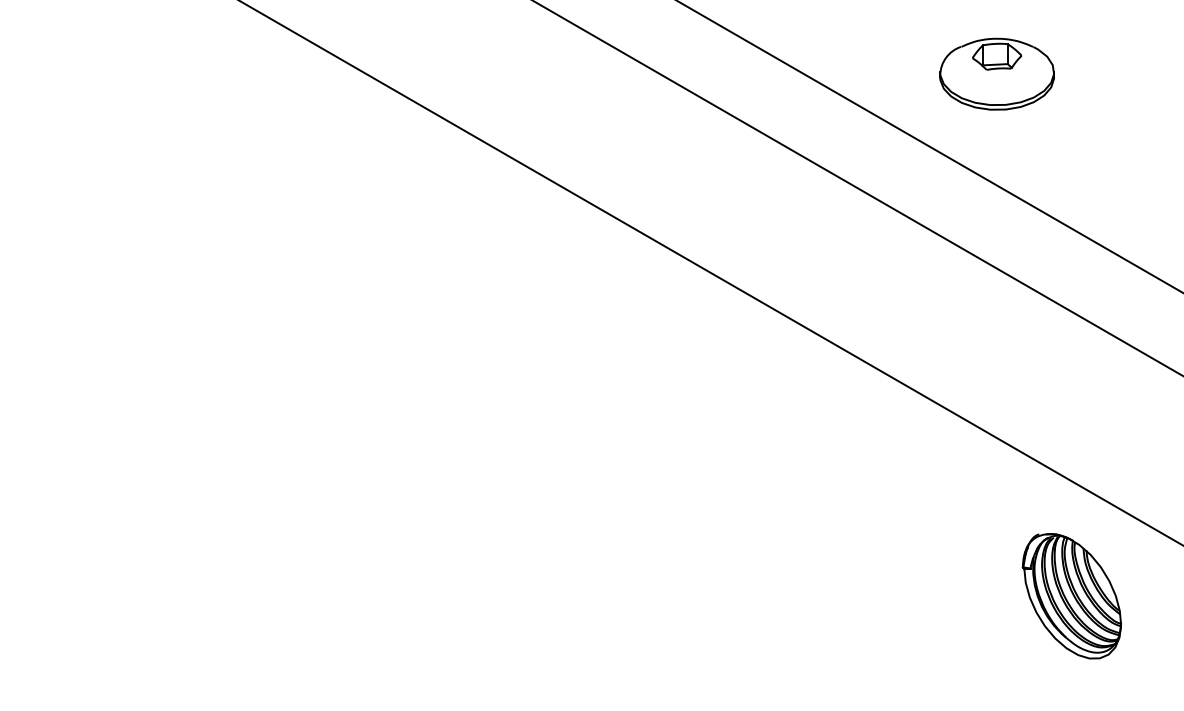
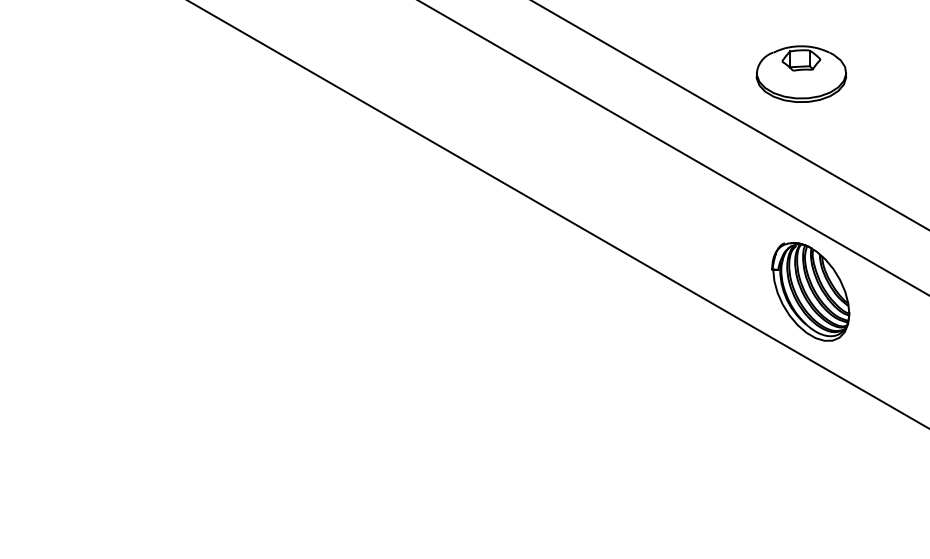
part: (996, 73) -> (800, 73), moved
part: (1071, 596) -> (810, 292), moved

